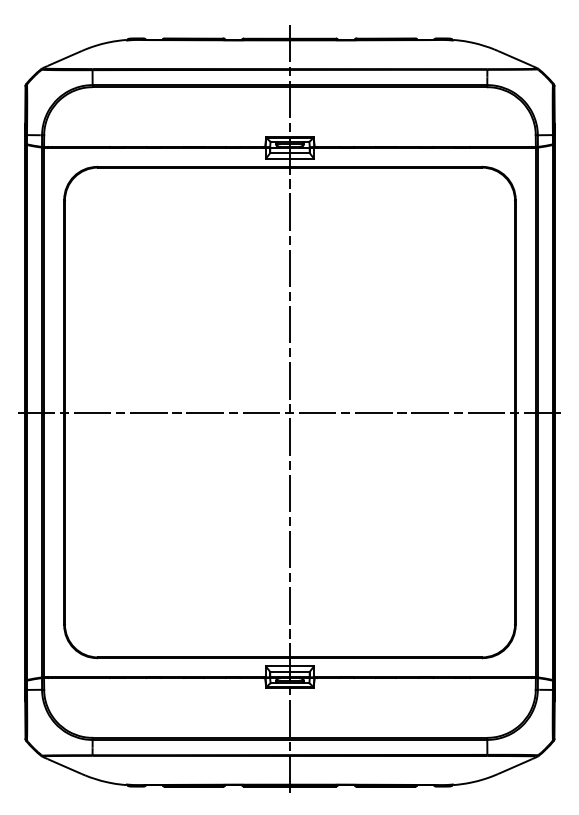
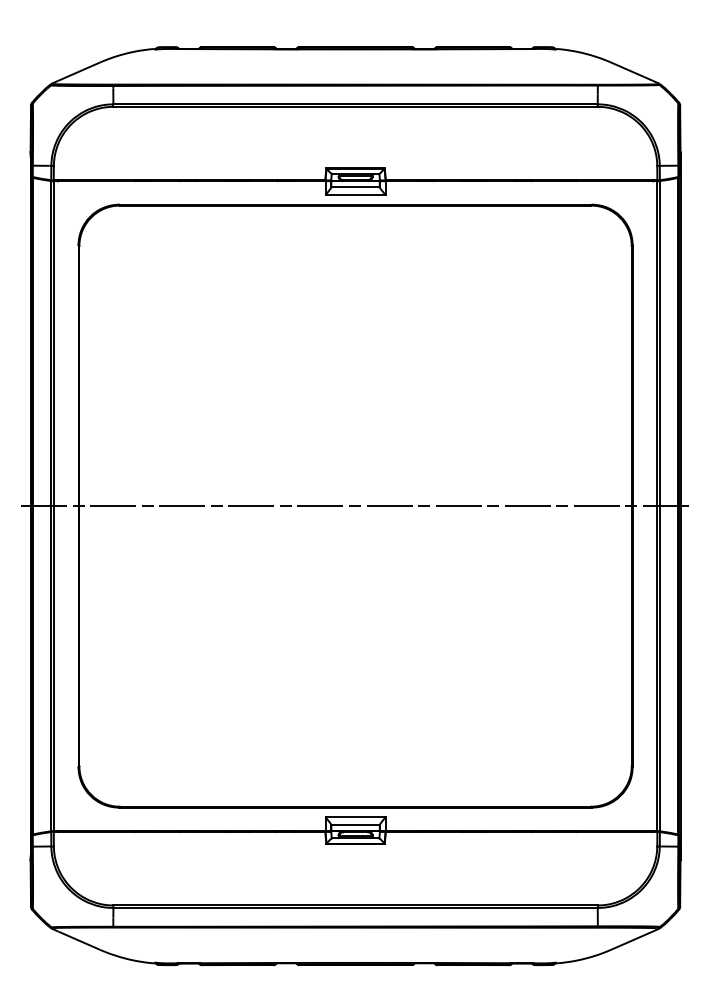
line: (289, 411) -> (355, 504), removed

